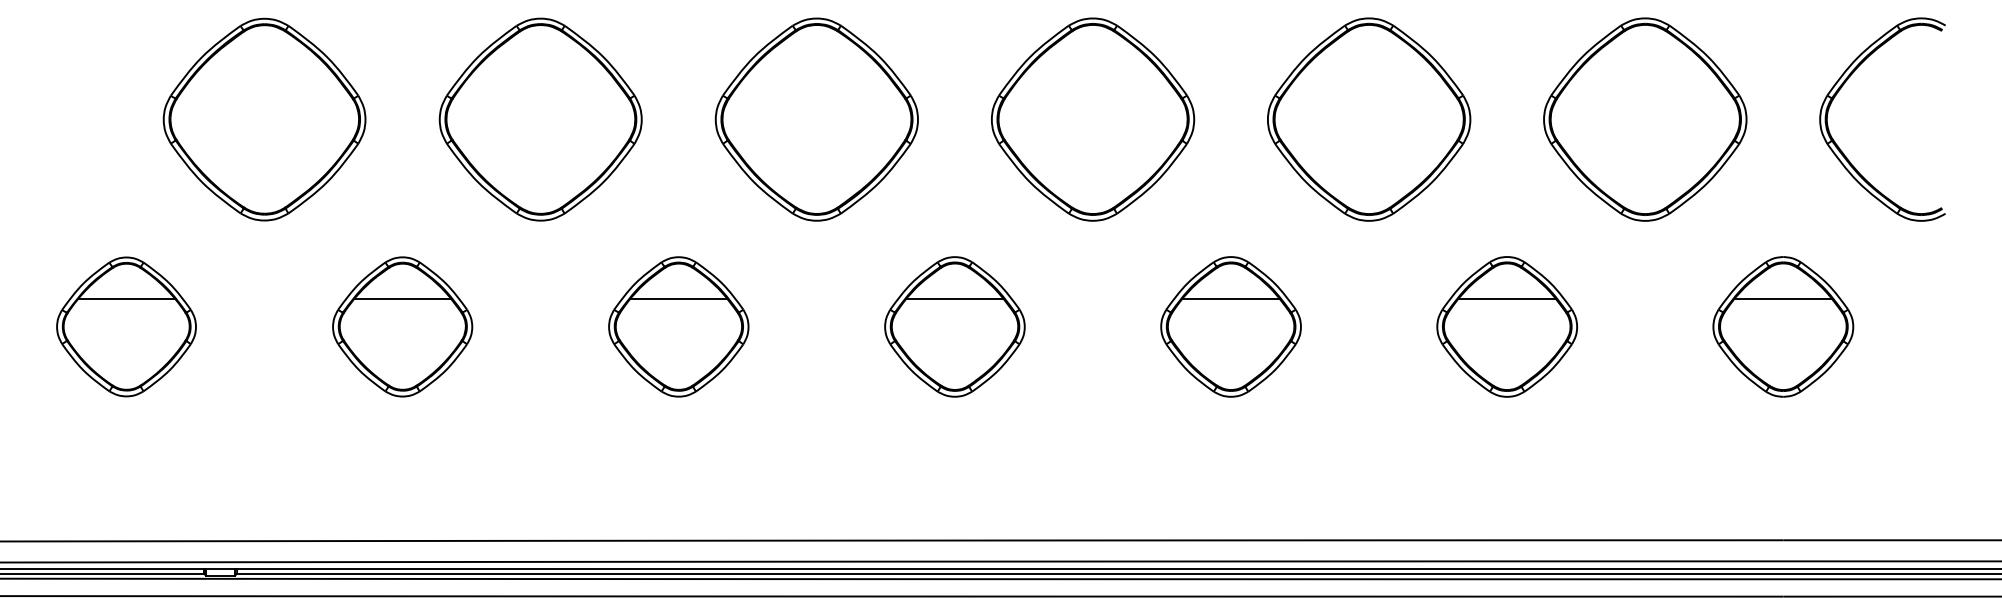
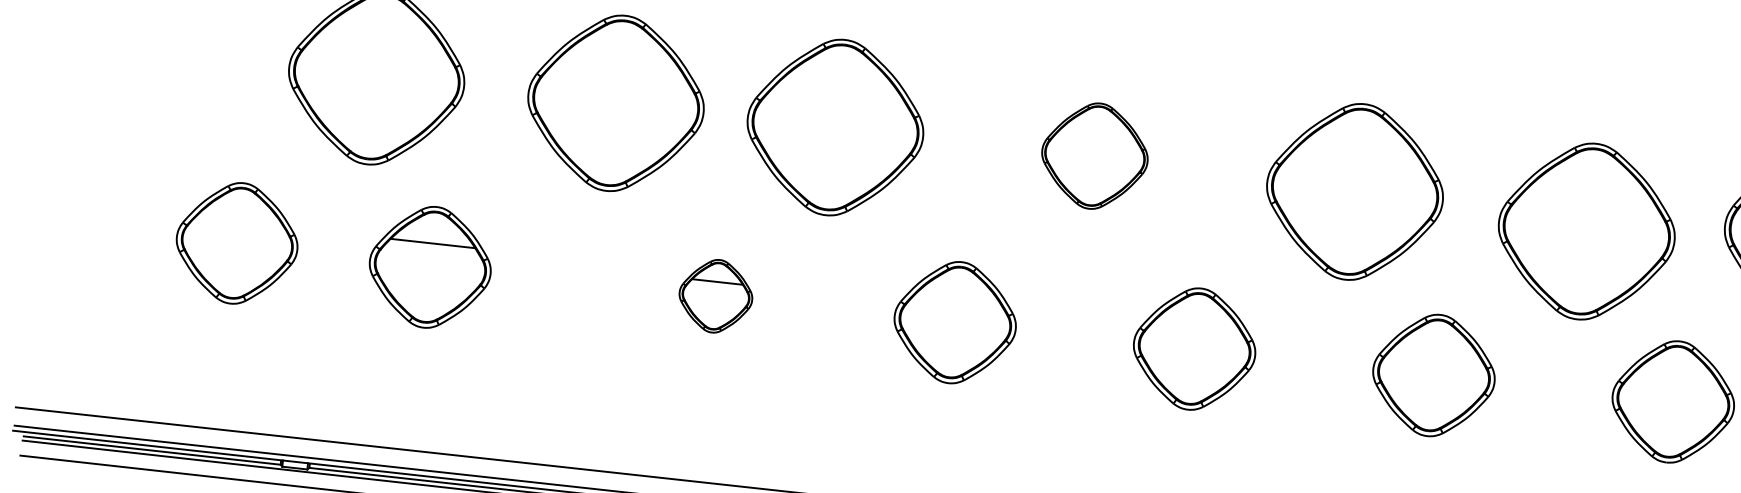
part: (816, 119) -> (835, 127), moved
part: (1093, 119) -> (1095, 156), size x0.6
part: (1369, 119) -> (1355, 191), moved
part: (1645, 119) -> (1586, 231), moved
line: (126, 299) -> (239, 219), removed
line: (954, 299) -> (957, 298), removed
line: (1230, 299) -> (1196, 325), removed
line: (1506, 299) -> (1435, 351), removed
line: (1783, 299) -> (1676, 378), removed
part: (402, 326) -> (430, 266), moved
part: (678, 326) -> (715, 295), size x0.6

